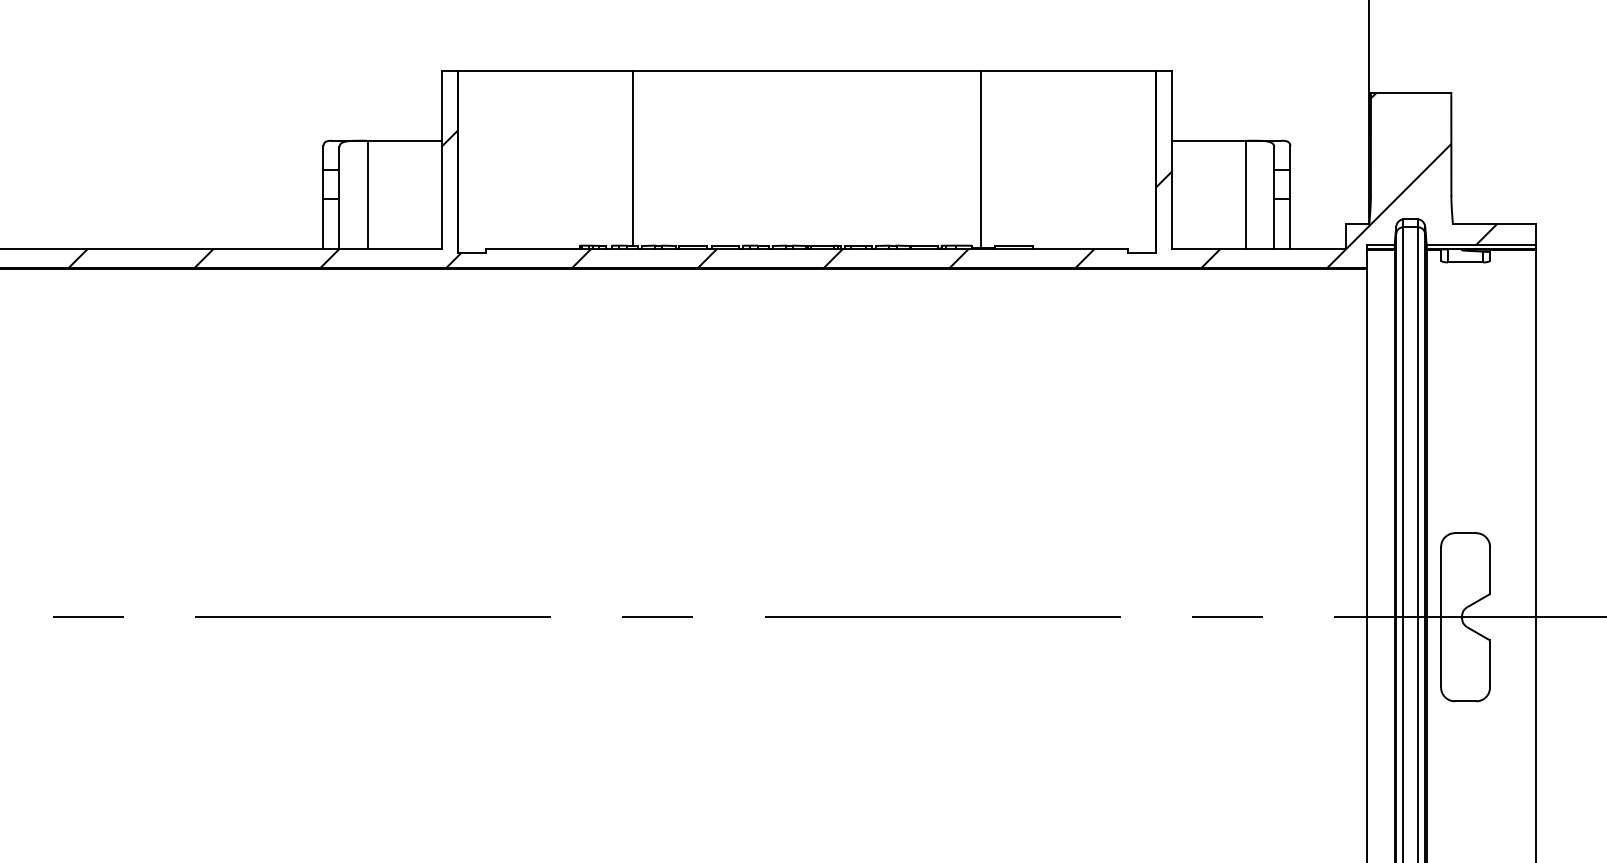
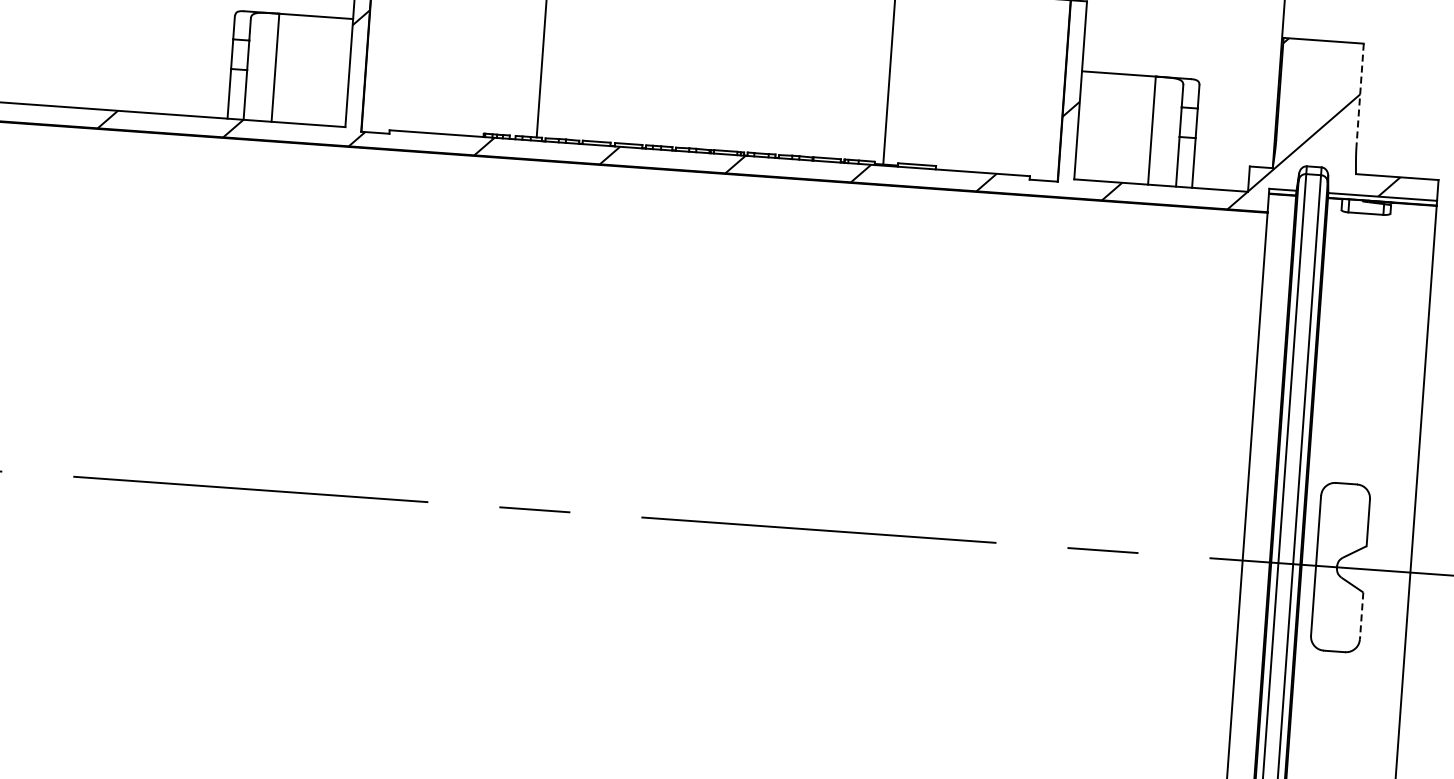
line: (1451, 144) -> (1360, 95), solid -> dashed
line: (1490, 664) -> (1362, 616), solid -> dashed

